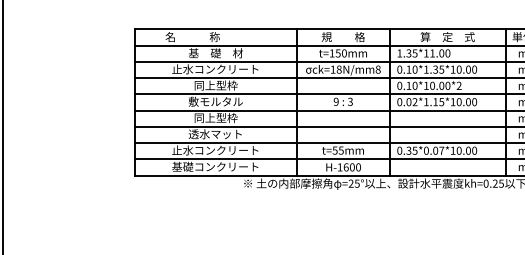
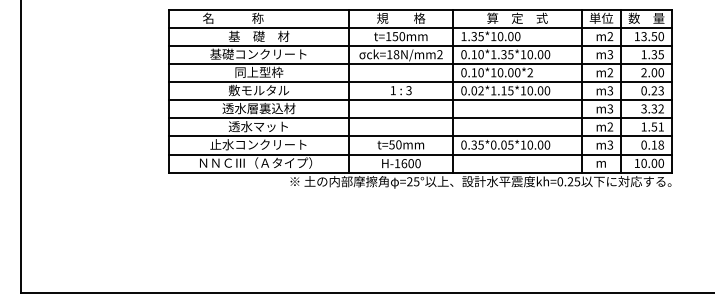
text: (432, 53) -> (500, 36), 1.35*11.00 -> 1.35*10.00
text: (182, 68) -> (221, 53), 止水コンクリート -> 基礎コンクリート
text: (377, 69) -> (439, 54), ck=18N/mm8 -> ck=18N/mm2
text: (335, 101) -> (392, 90), 9 -> 1
text: (215, 117) -> (258, 108), 同上型枠 -> 透水層裏込材
text: (341, 150) -> (398, 144), t=55mm -> t=50mm
text: (441, 150) -> (510, 144), 0.35*0.07*10.00 -> 0.35*0.05*10.00
text: (213, 166) -> (256, 162), 基礎コンクリート -> ＮＮＣⅢ（Ａタイプ）

